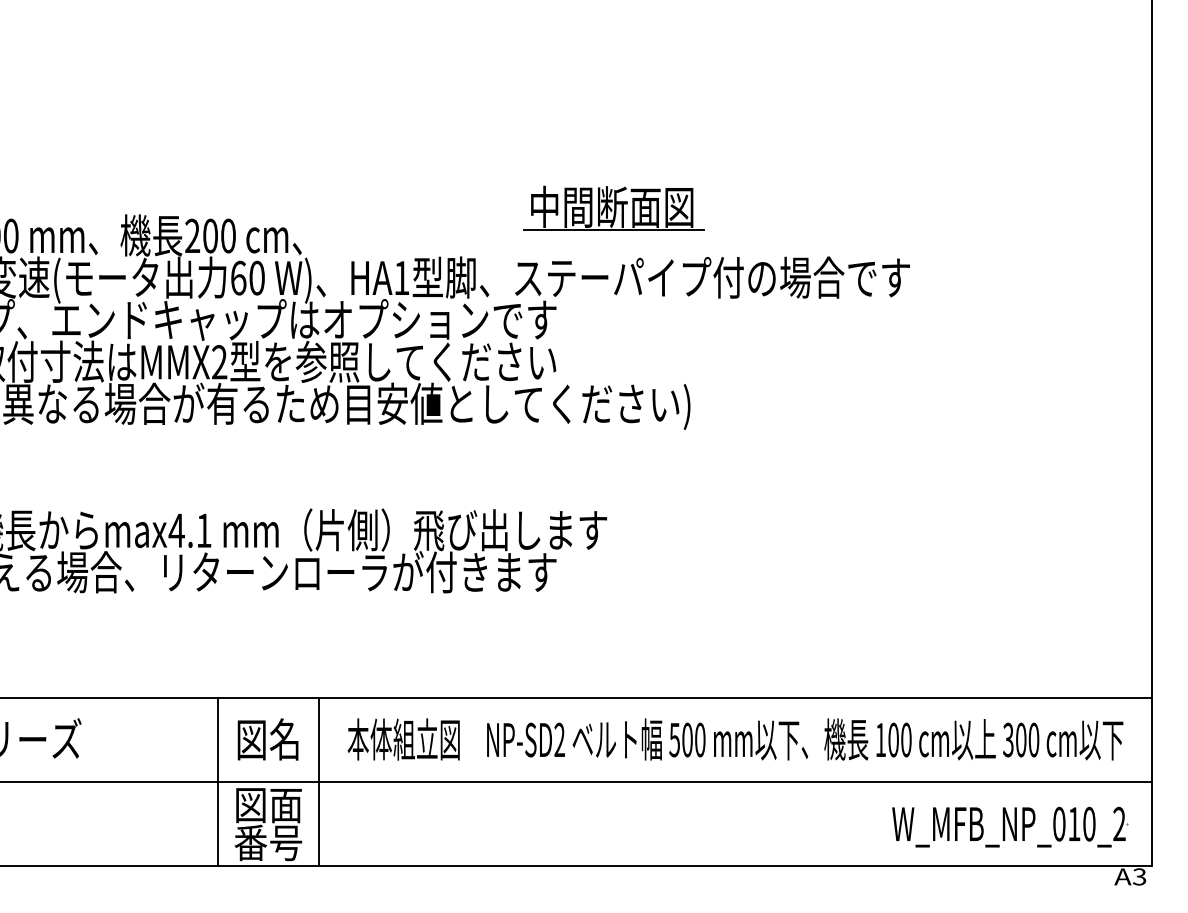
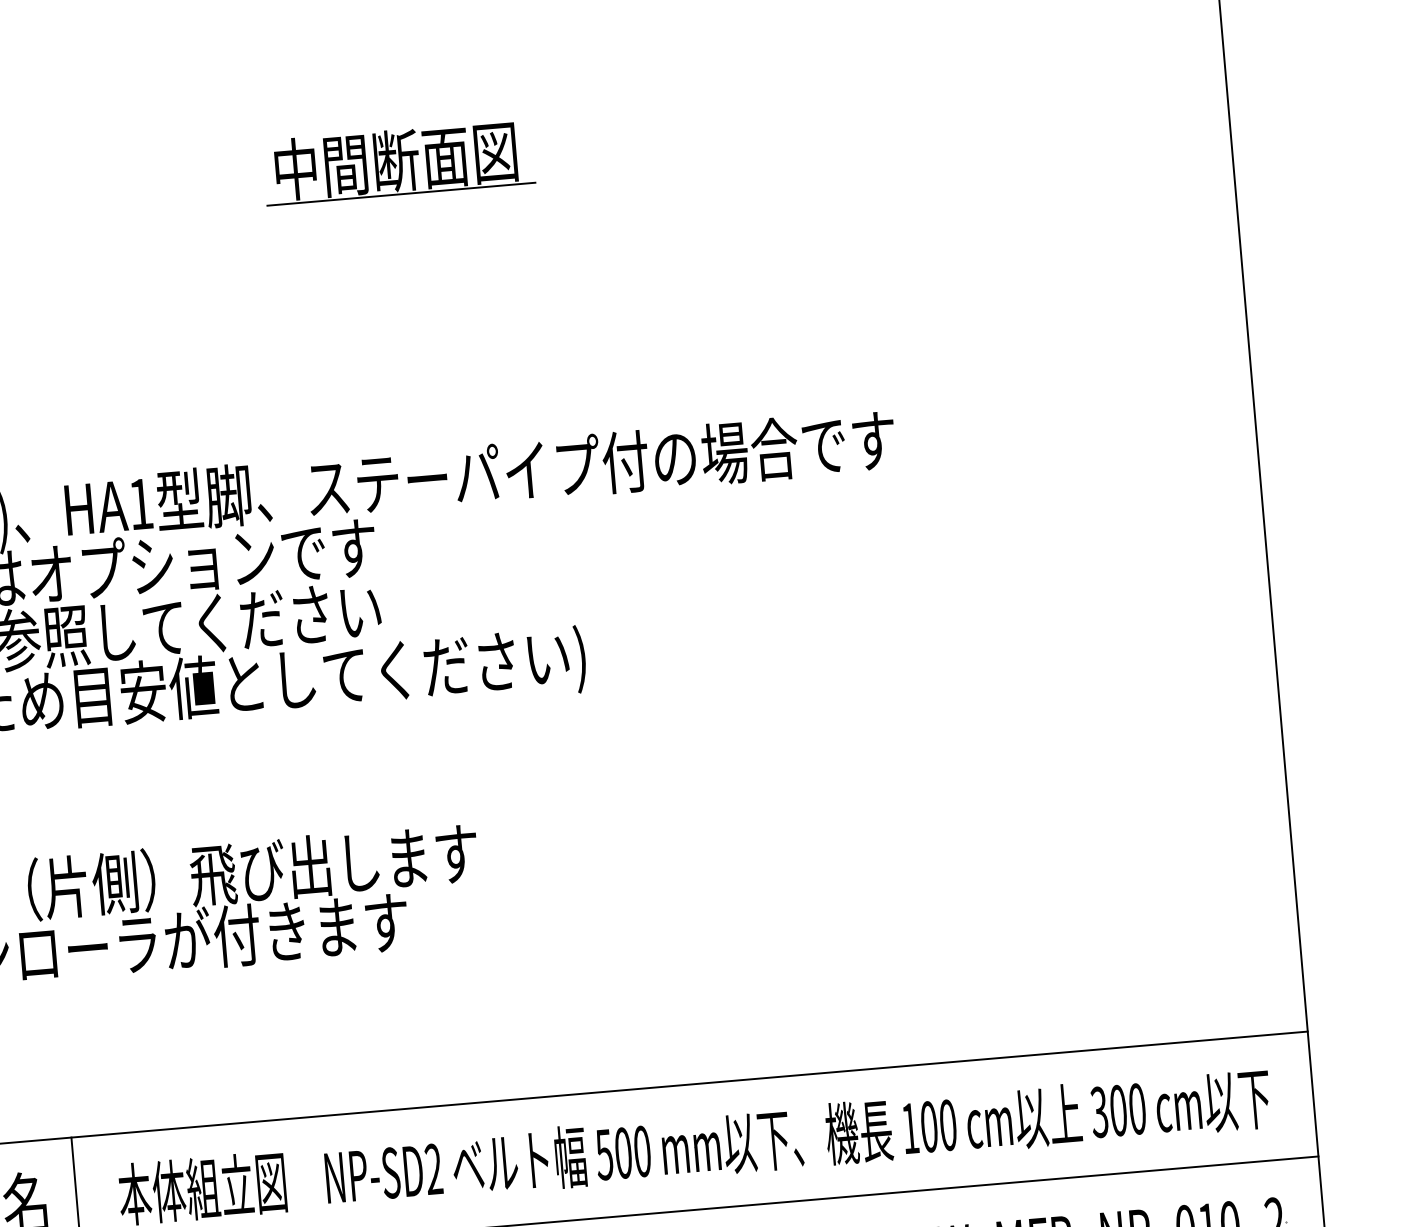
part: (613, 207) -> (397, 161), moved

